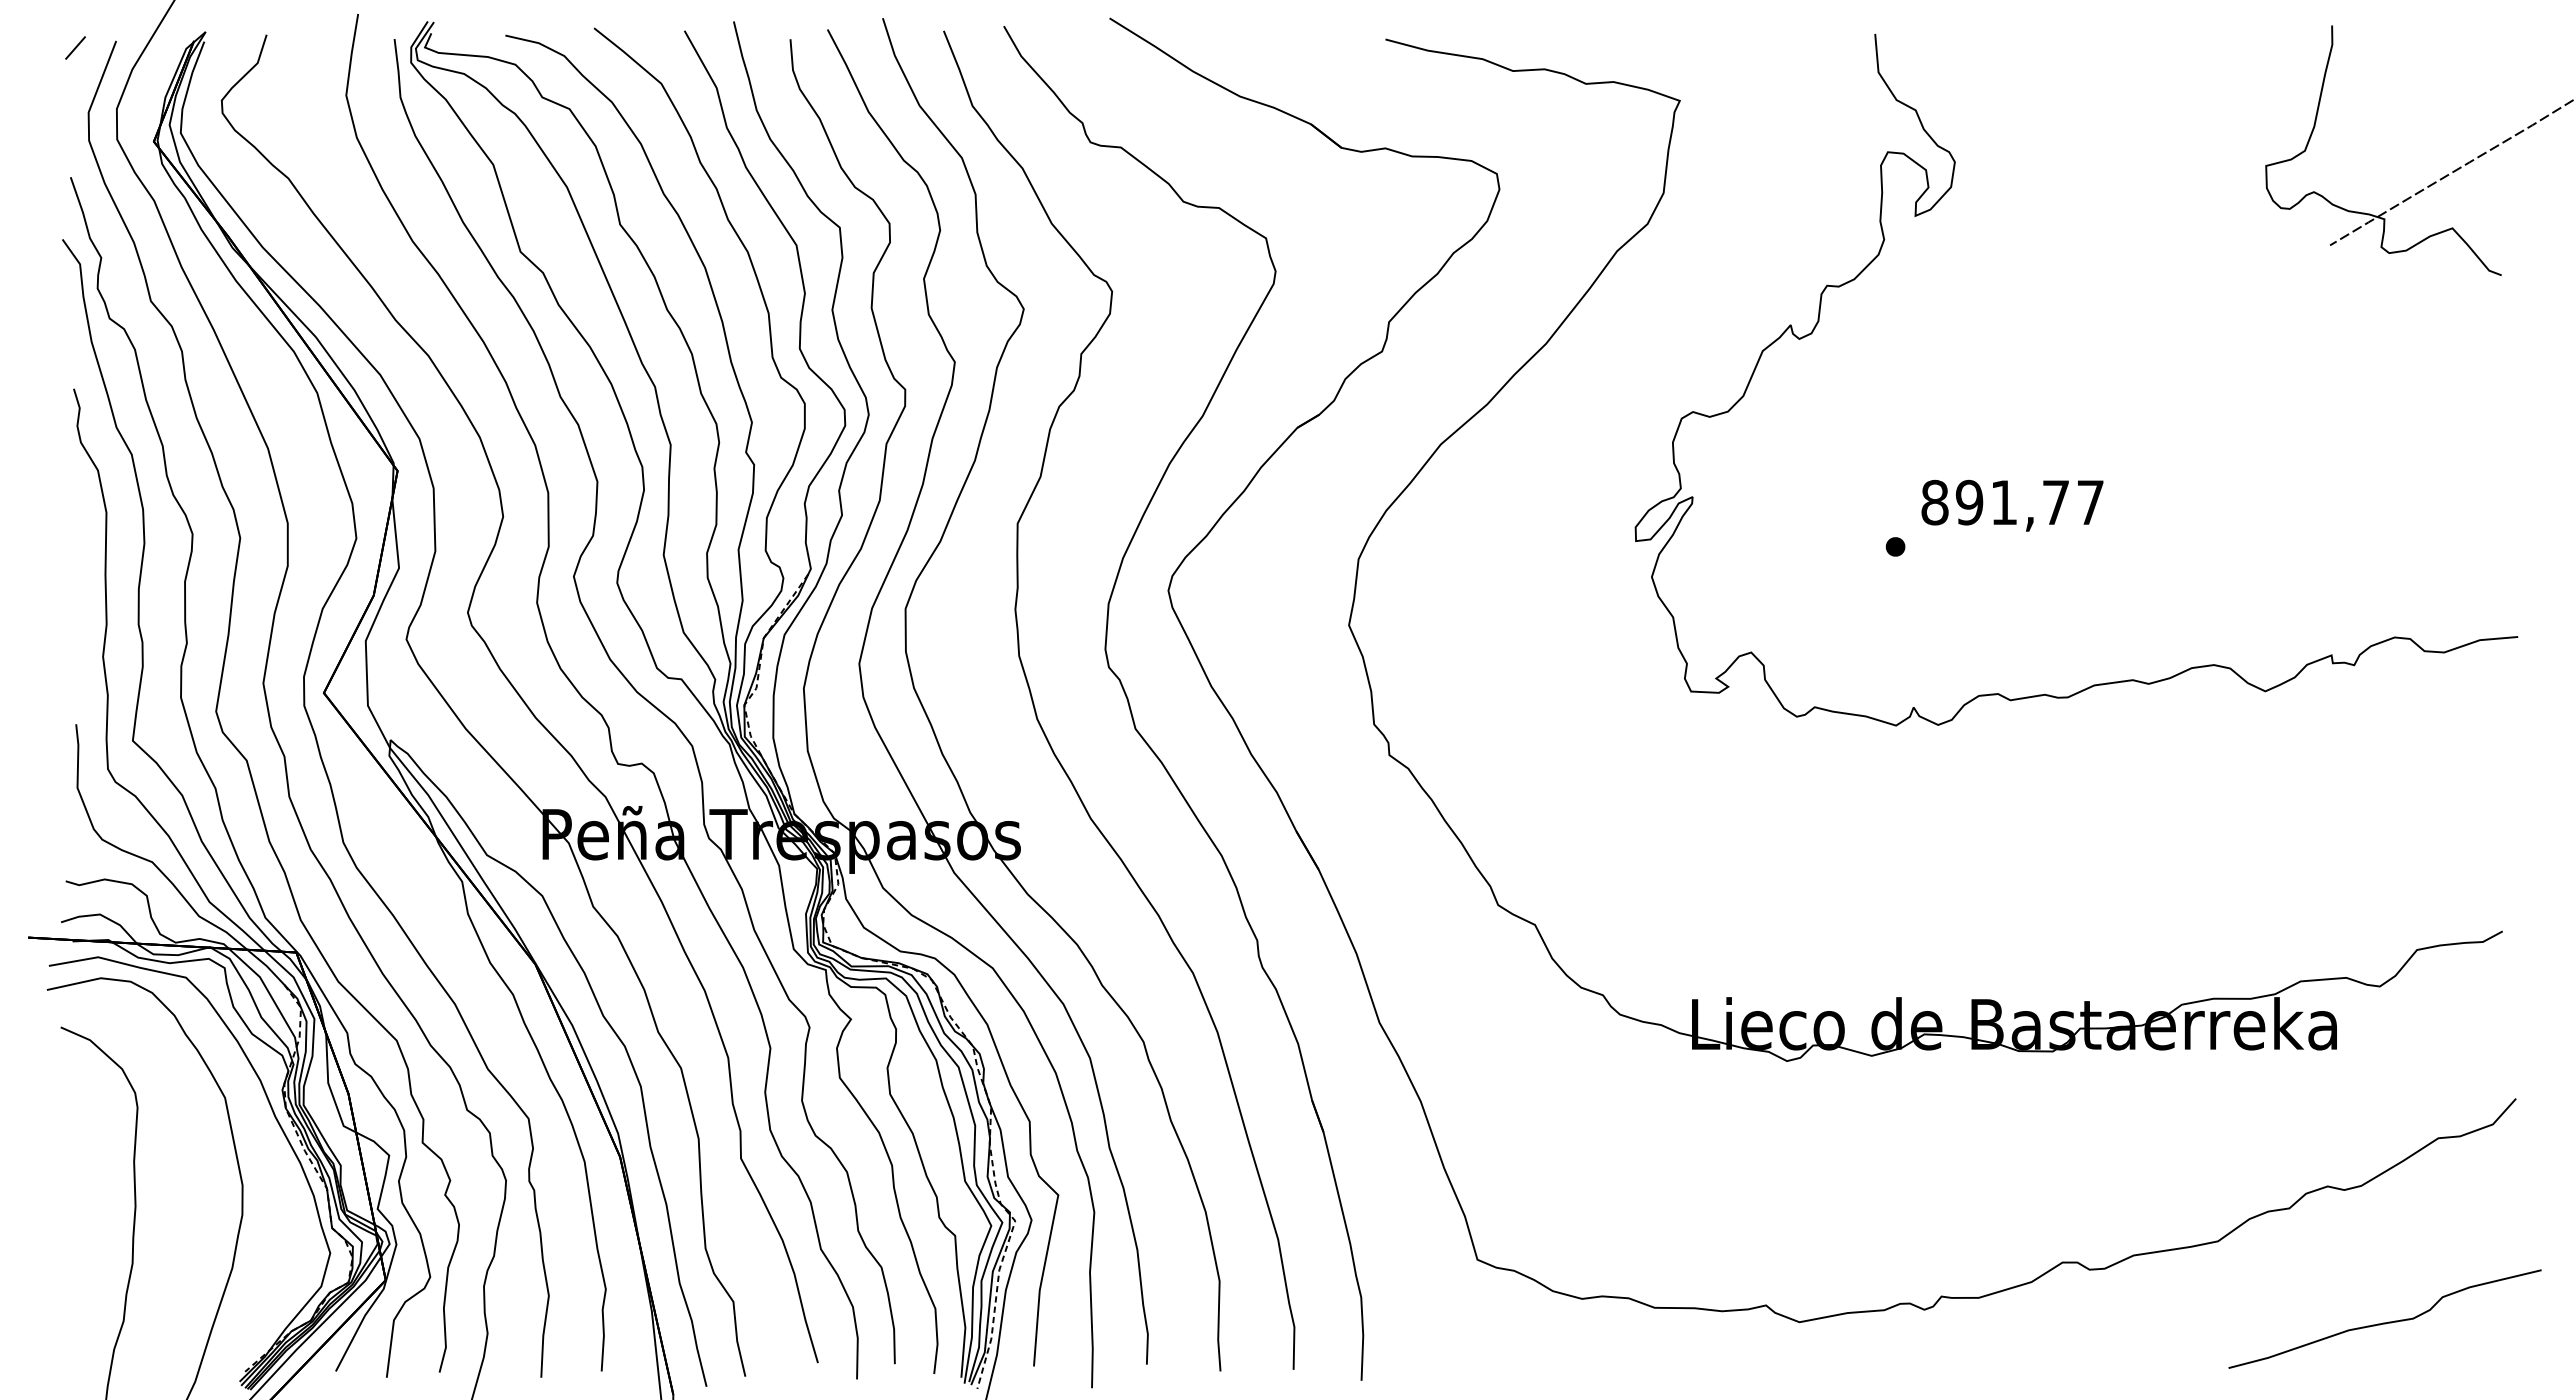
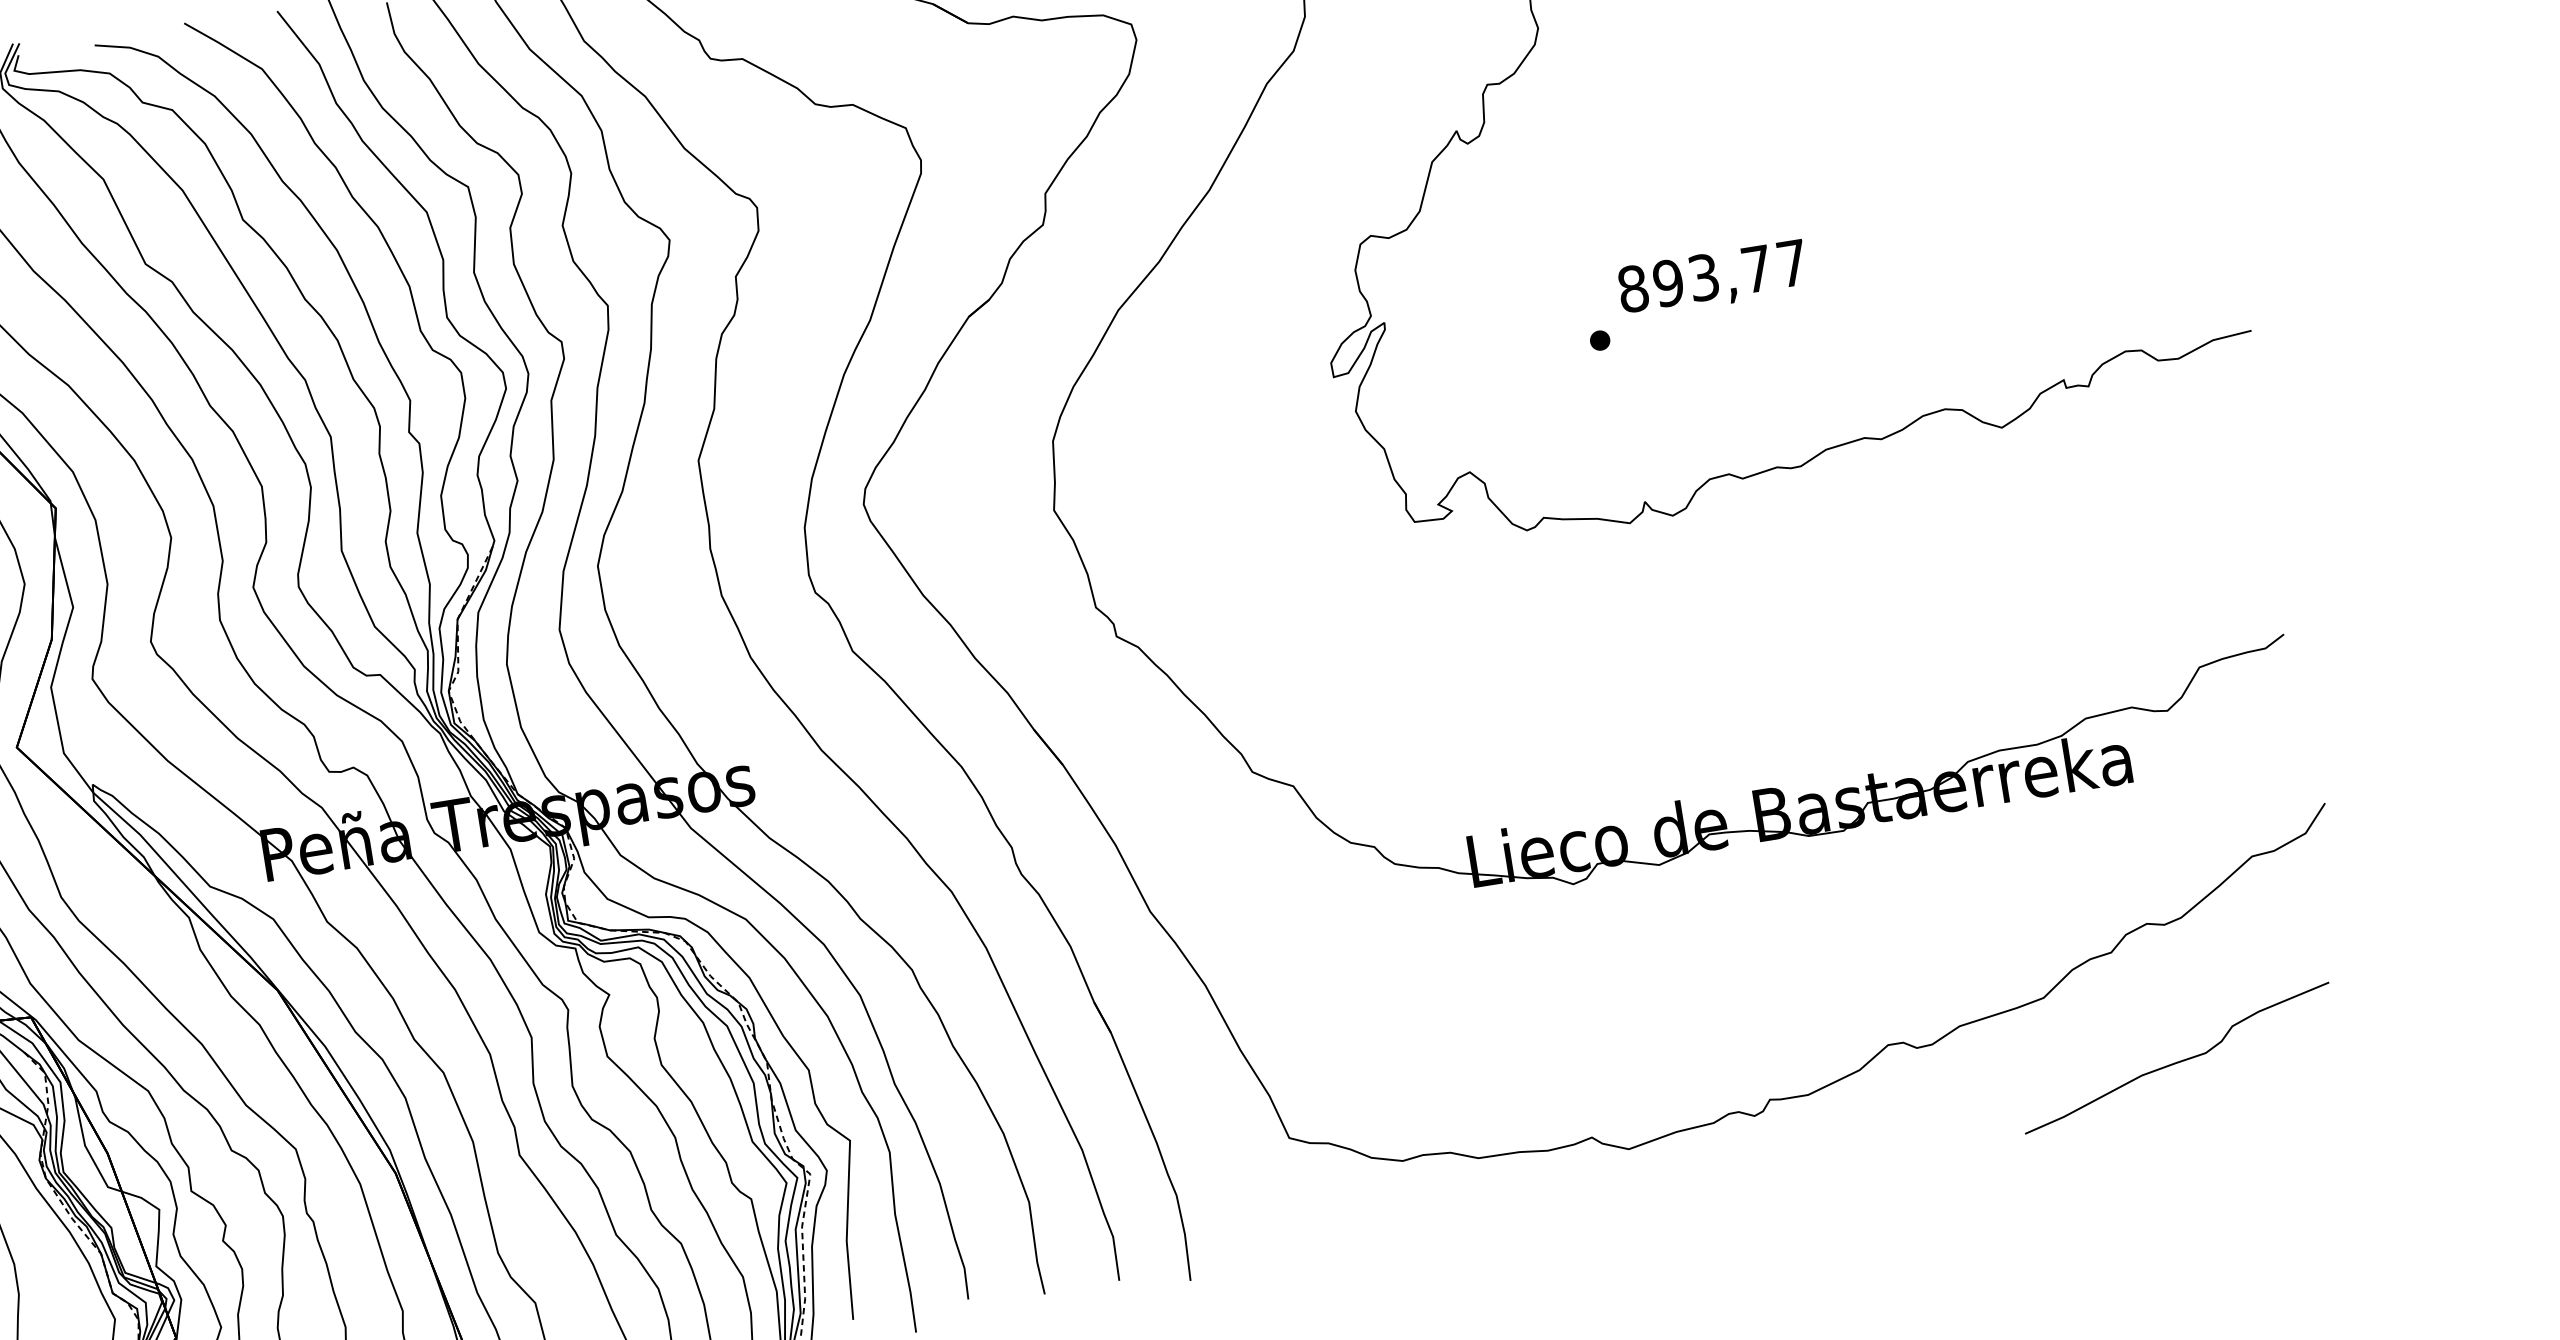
text: (2004, 502) -> (1704, 277), 891,77 -> 893,77
curve: (2384, 1322) -> (2177, 1061), moved

